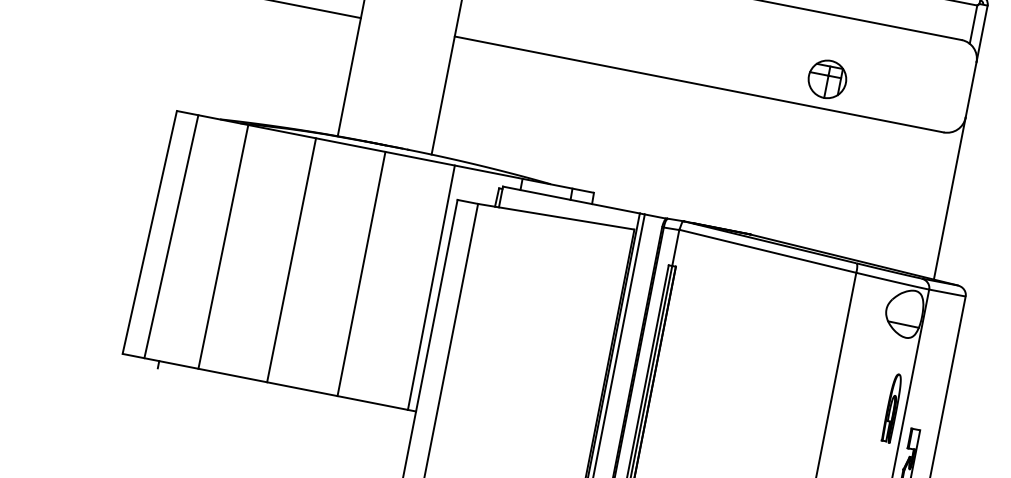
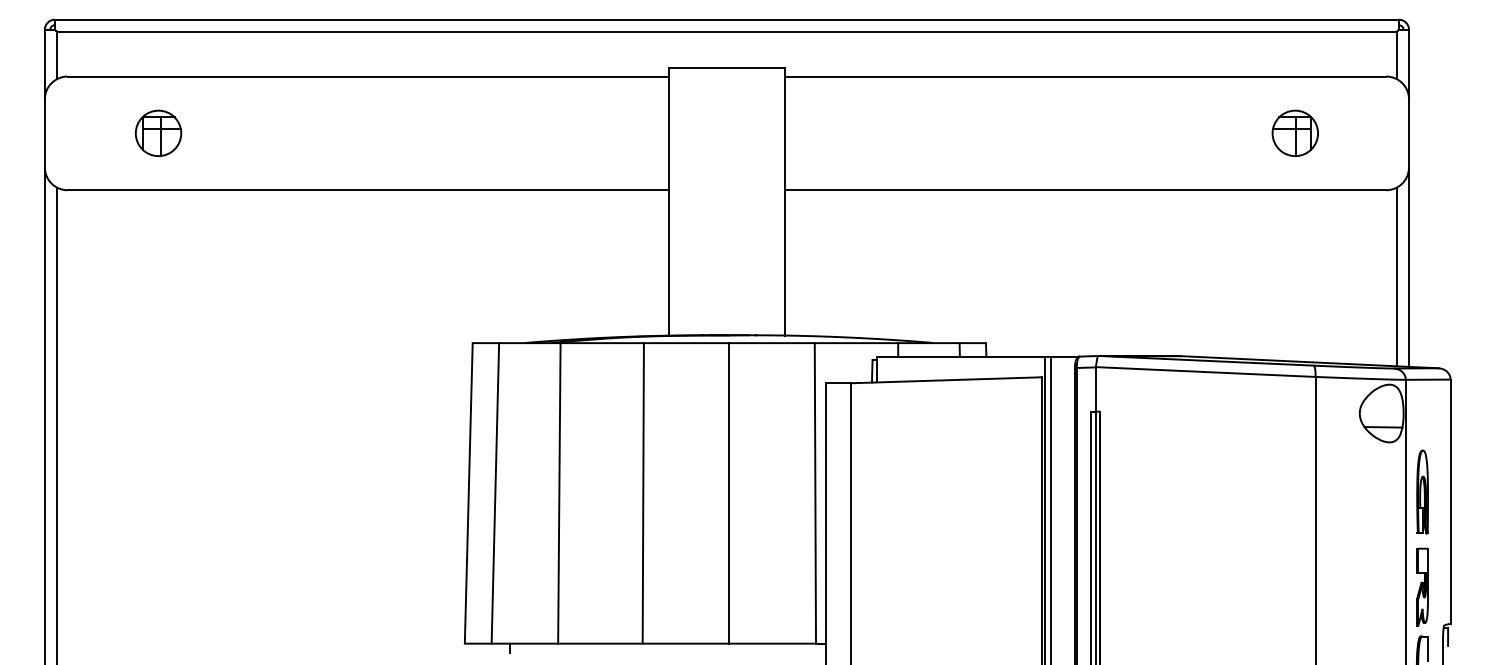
part: (826, 78) -> (1294, 132), moved
line: (938, 204) -> (1396, 276), added
part: (892, 407) -> (1422, 491), moved

